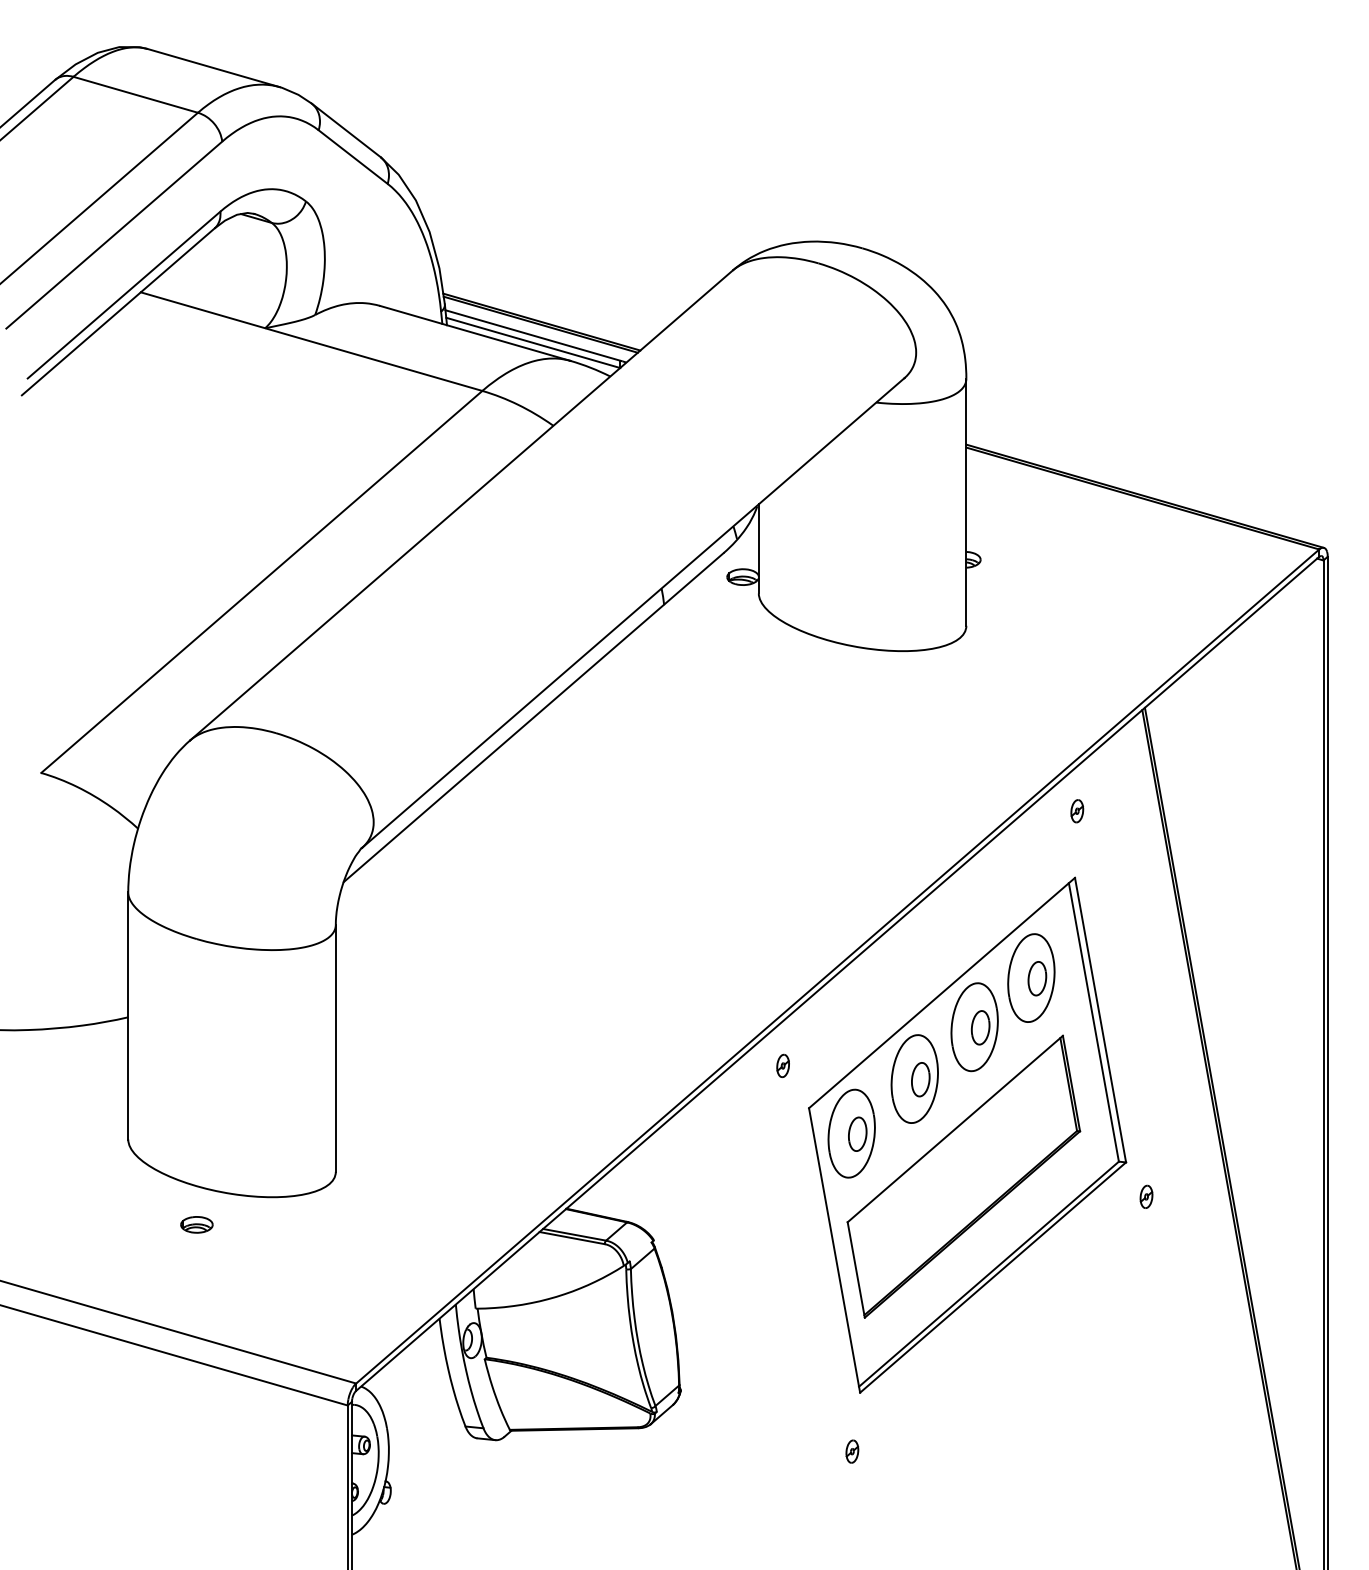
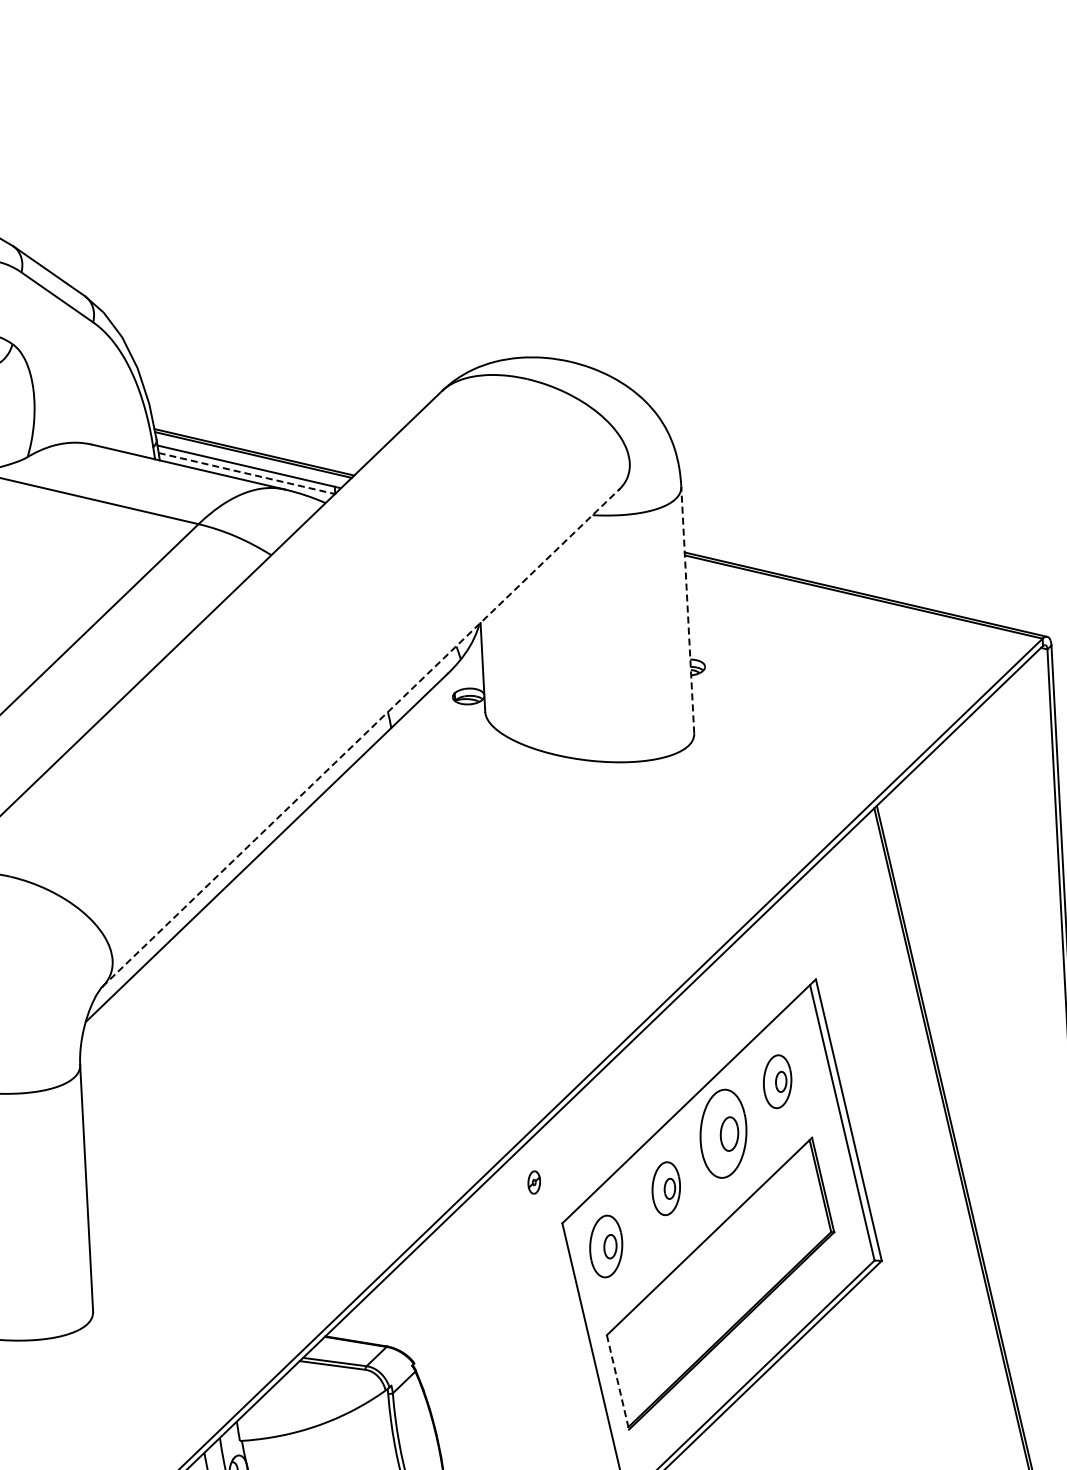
line: (533, 342) -> (247, 473), solid -> dashed
line: (966, 502) -> (687, 610), solid -> dashed
line: (633, 613) -> (361, 738), solid -> dashed
part: (1077, 811) -> (814, 913), removed
part: (1031, 977) -> (777, 1081), size x0.6
part: (914, 1078) -> (666, 1188), size x0.6
part: (851, 1133) -> (606, 1246), size x0.7
part: (1146, 1196) -> (903, 1293), removed
line: (856, 1270) -> (618, 1382), solid -> dashed

